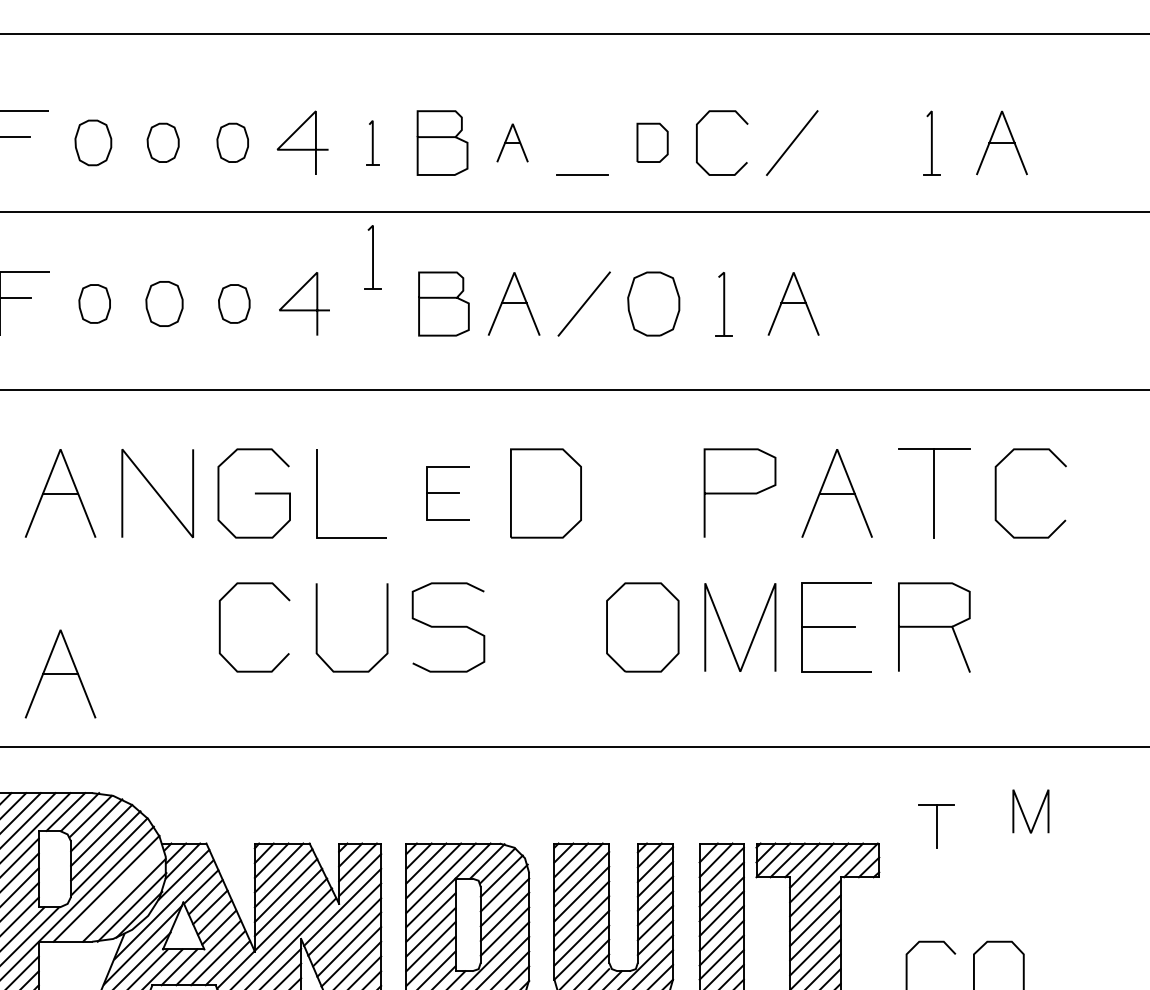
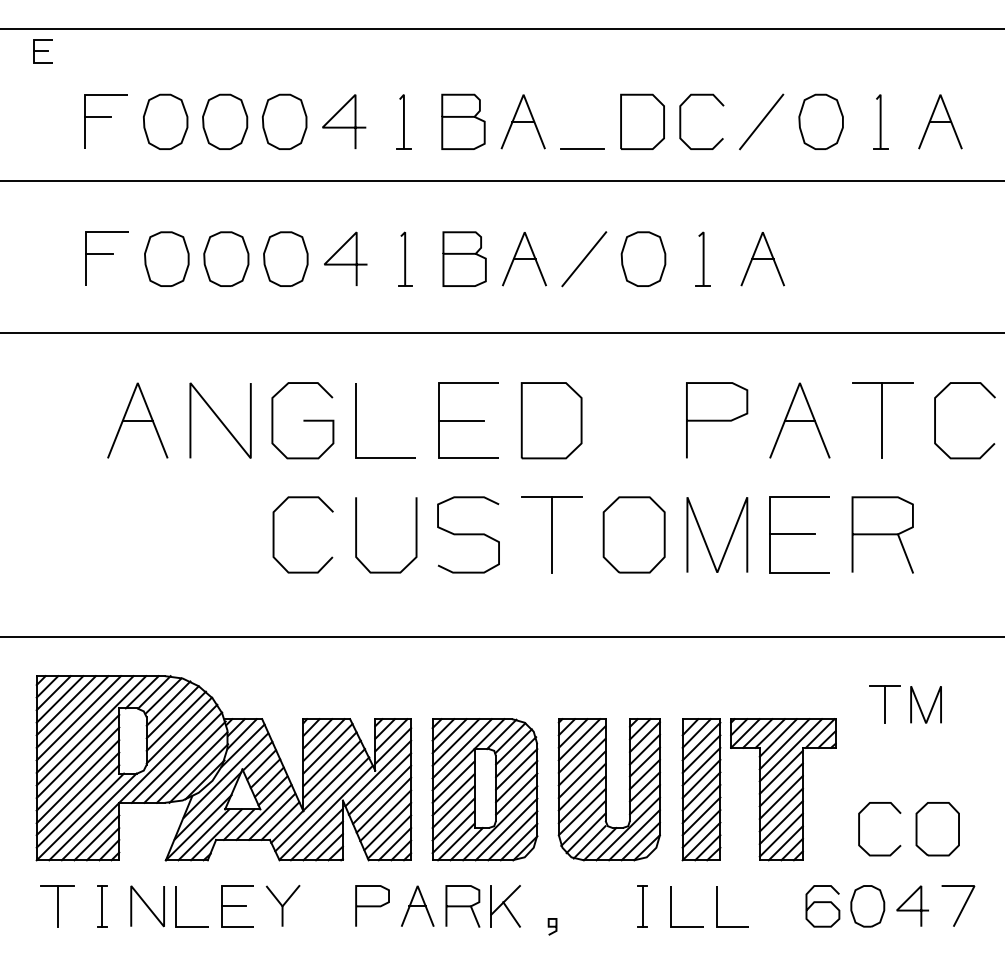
part: (93, 142) -> (165, 121), size x1.43
part: (163, 142) -> (225, 121), size x1.67
part: (232, 142) -> (284, 121), size x1.67
part: (372, 142) -> (403, 121), size x1.43
part: (511, 142) -> (522, 121), size x1.67
part: (652, 142) -> (642, 121), size x1.67
part: (861, 142) -> (820, 121), added
part: (373, 256) -> (405, 258), moved
part: (94, 303) -> (166, 258), size x1.67
part: (164, 303) -> (226, 258), size x1.43
part: (233, 303) -> (285, 258), size x1.67
part: (448, 493) -> (468, 420), size x1.67
part: (545, 626) -> (551, 534), added
part: (60, 673) -> (137, 574), removed
line: (1024, 813) -> (920, 706), moved
line: (115, 893) -> (184, 761), added

